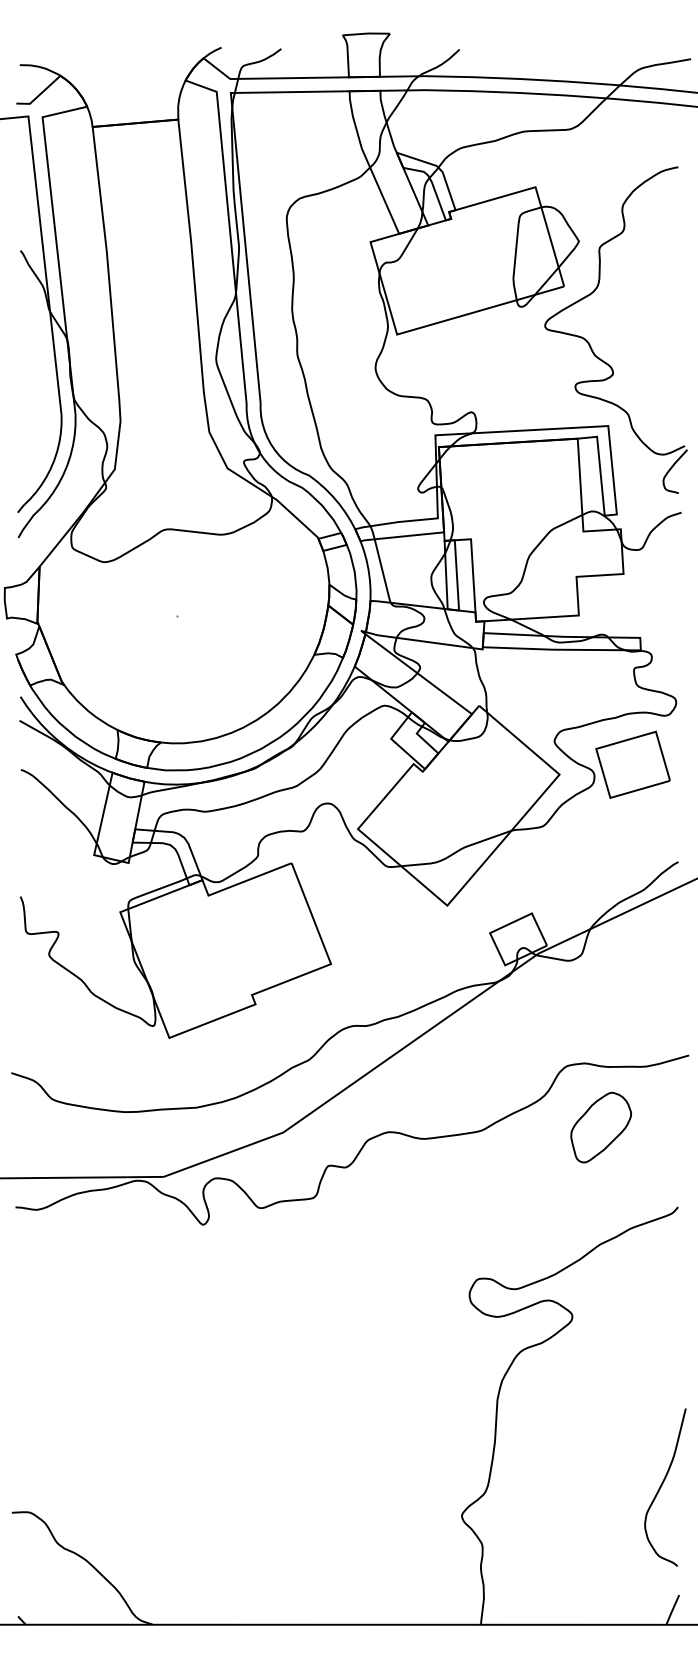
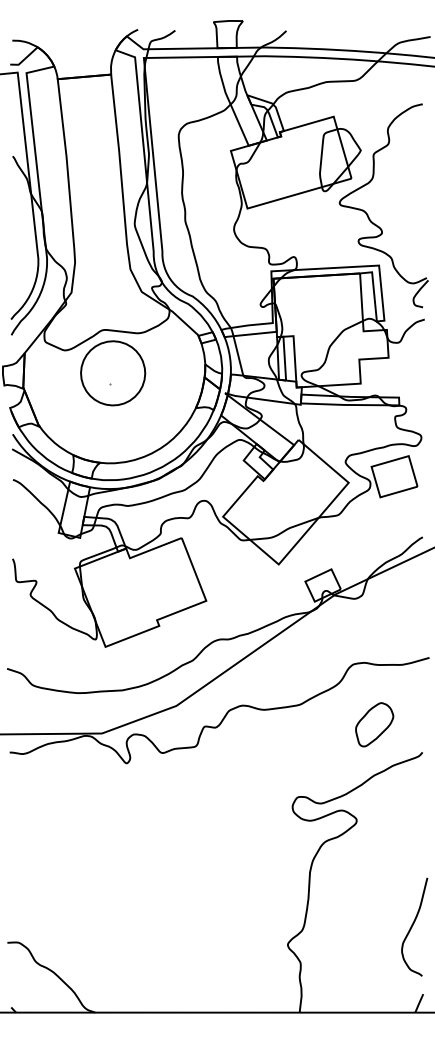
part: (182, 599) -> (113, 373), added
part: (600, 1127) -> (374, 724), moved

